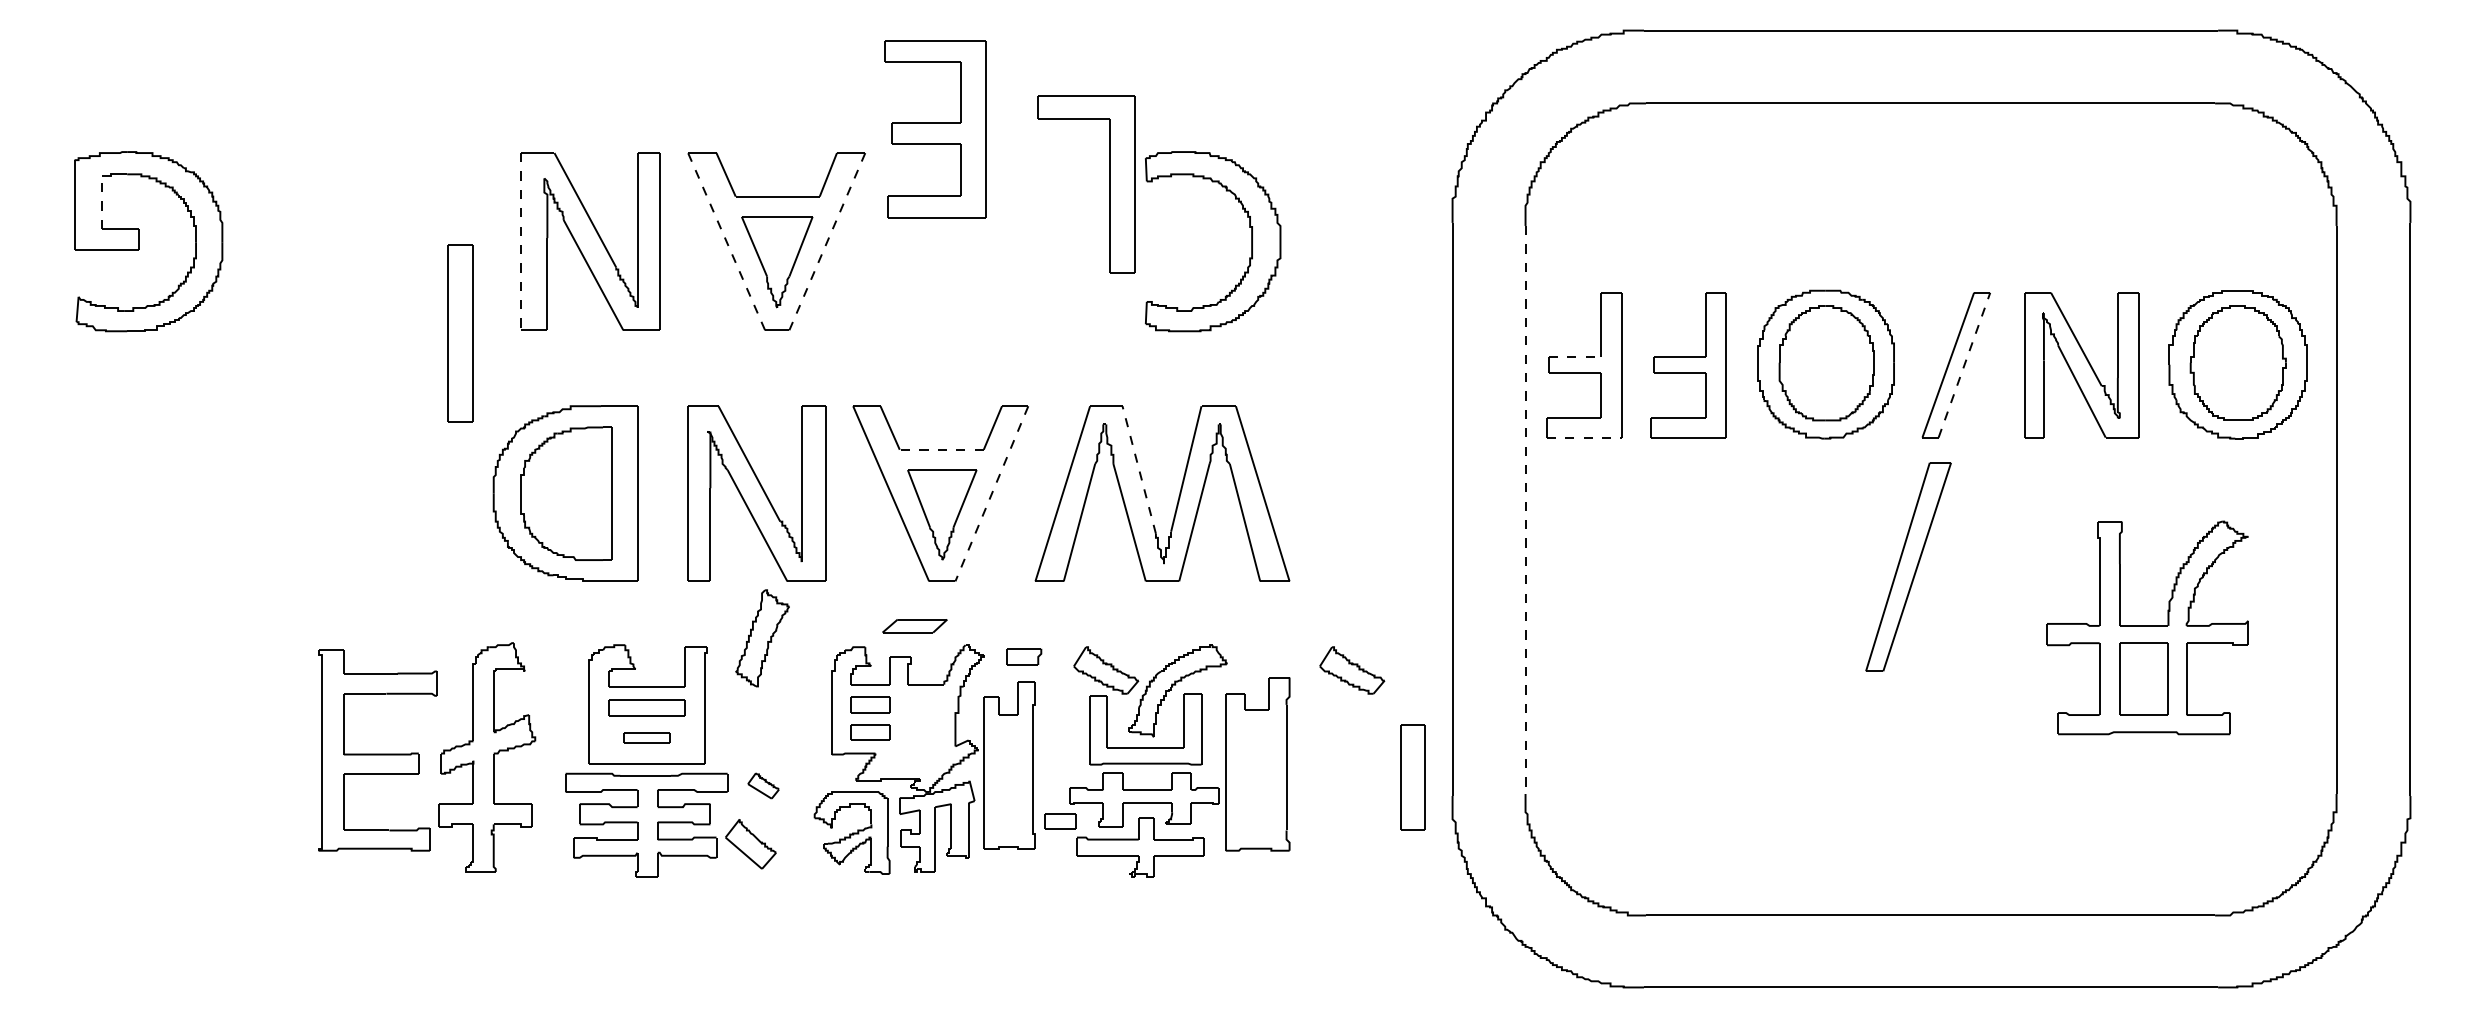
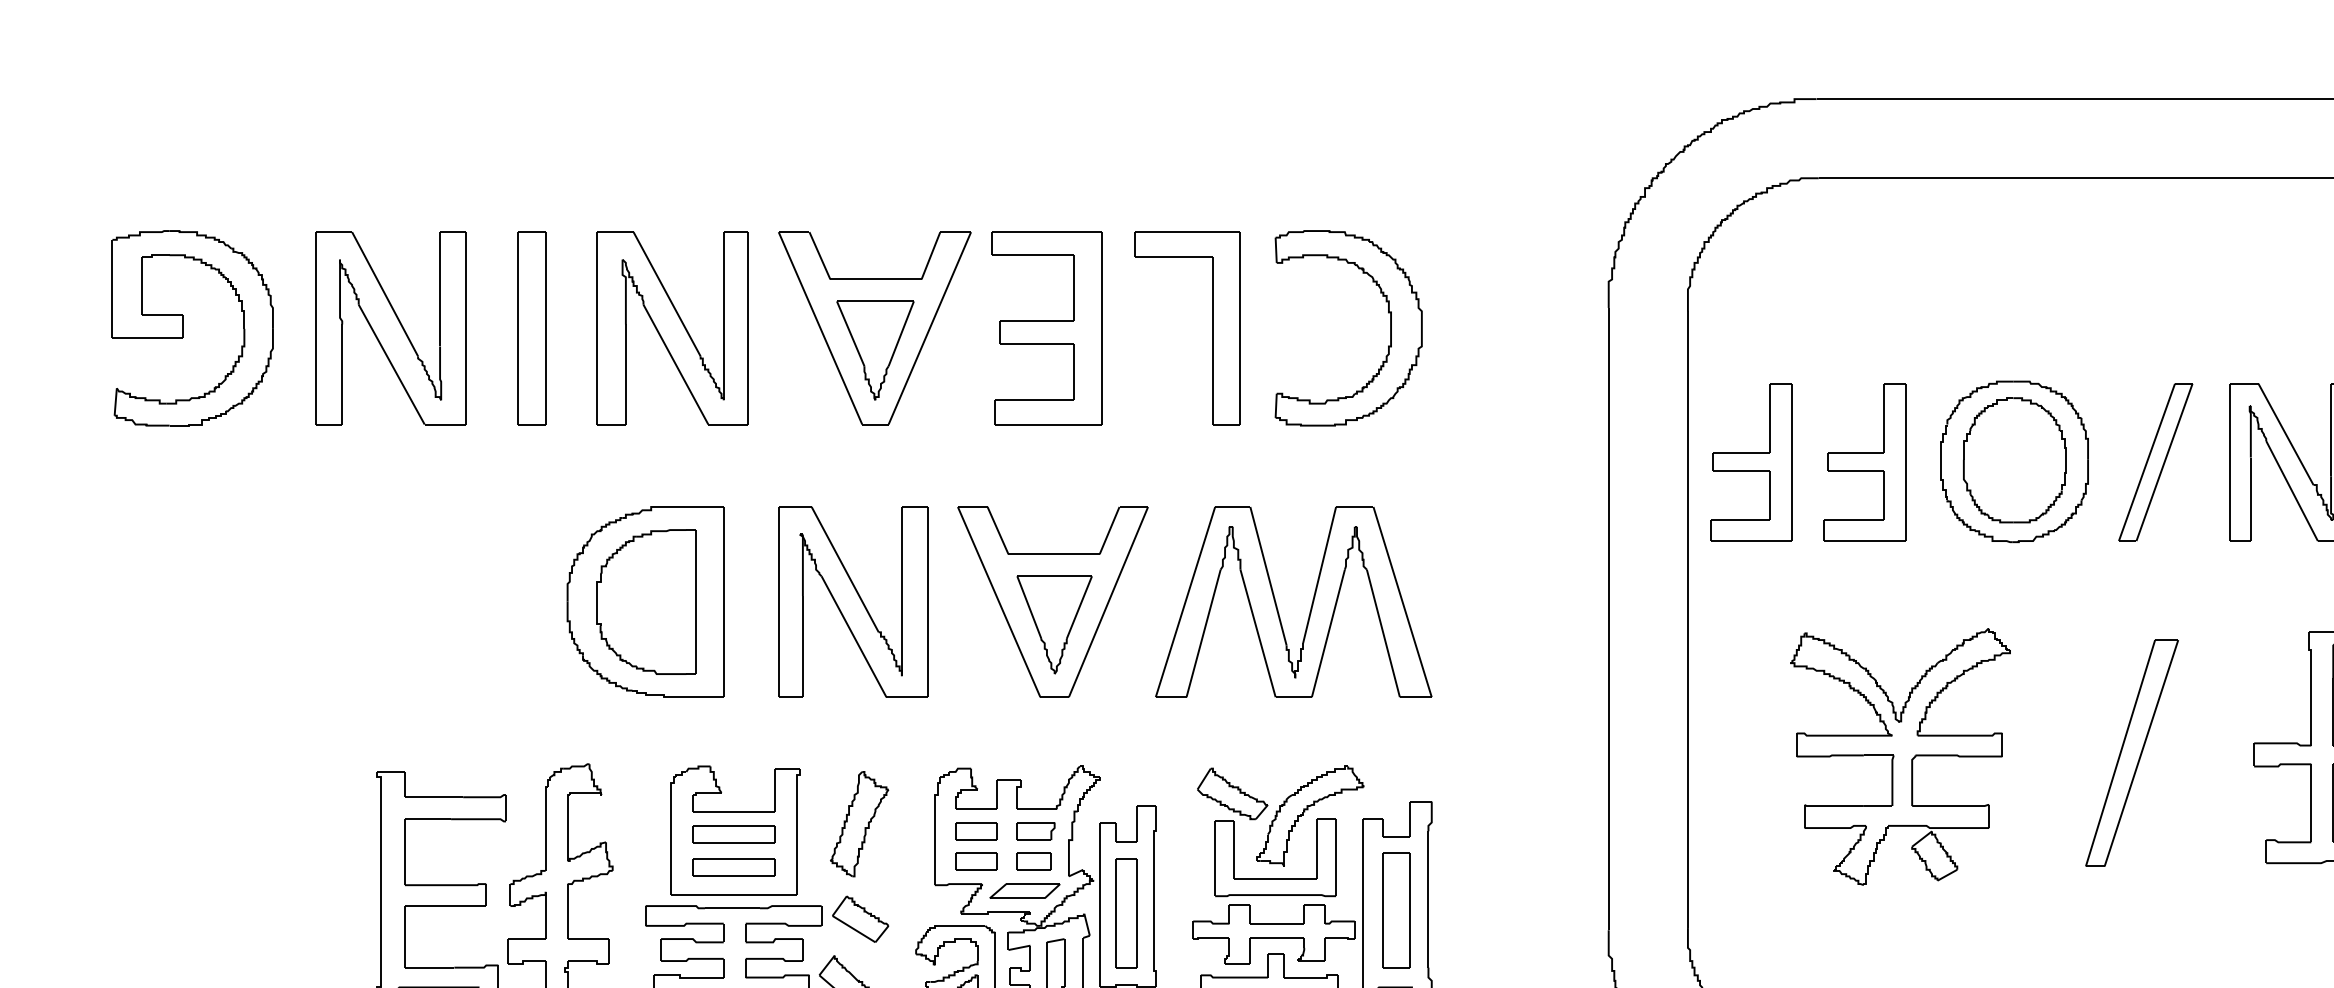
part: (935, 129) -> (1047, 328), moved
part: (1109, 184) -> (1212, 328), moved
line: (101, 202) -> (141, 285), dashed -> solid
part: (331, 241) -> (391, 328), added
line: (521, 241) -> (597, 328), dashed -> solid
line: (726, 241) -> (820, 328), dashed -> solid
line: (827, 242) -> (930, 329), dashed -> solid
part: (460, 333) -> (531, 328), moved
line: (1575, 356) -> (1742, 453), dashed -> solid
line: (1964, 365) -> (2164, 462), dashed -> solid
line: (1584, 437) -> (1751, 540), dashed -> solid
line: (941, 449) -> (1053, 553), dashed -> solid
line: (1139, 470) -> (1268, 576), dashed -> solid
line: (991, 493) -> (1108, 601), dashed -> solid
line: (1525, 510) -> (1687, 620), dashed -> solid
part: (1908, 566) -> (2131, 752), moved
part: (914, 626) -> (1024, 891), moved
part: (1721, 636) -> (1900, 757), added
part: (762, 638) -> (859, 824), moved
part: (1024, 656) -> (1036, 830), moved
part: (1352, 670) -> (1500, 793), removed
part: (646, 737) -> (733, 866), size x1.67
part: (1412, 777) -> (1395, 910), moved
part: (1008, 779) -> (1126, 912), added
part: (763, 785) -> (860, 918), size x1.67
part: (1060, 821) -> (1034, 861), moved

